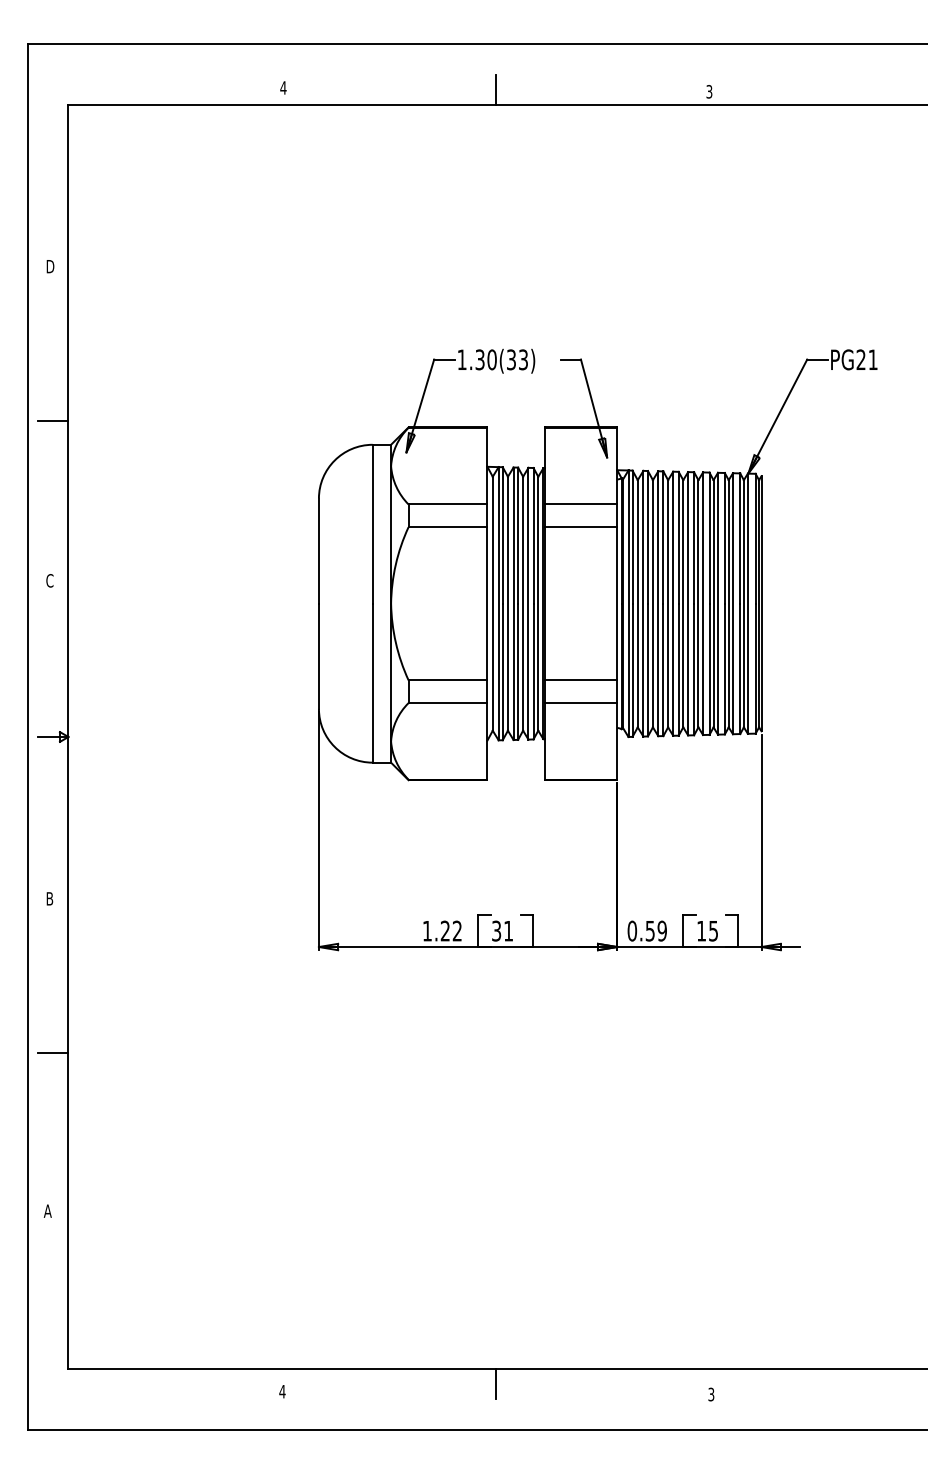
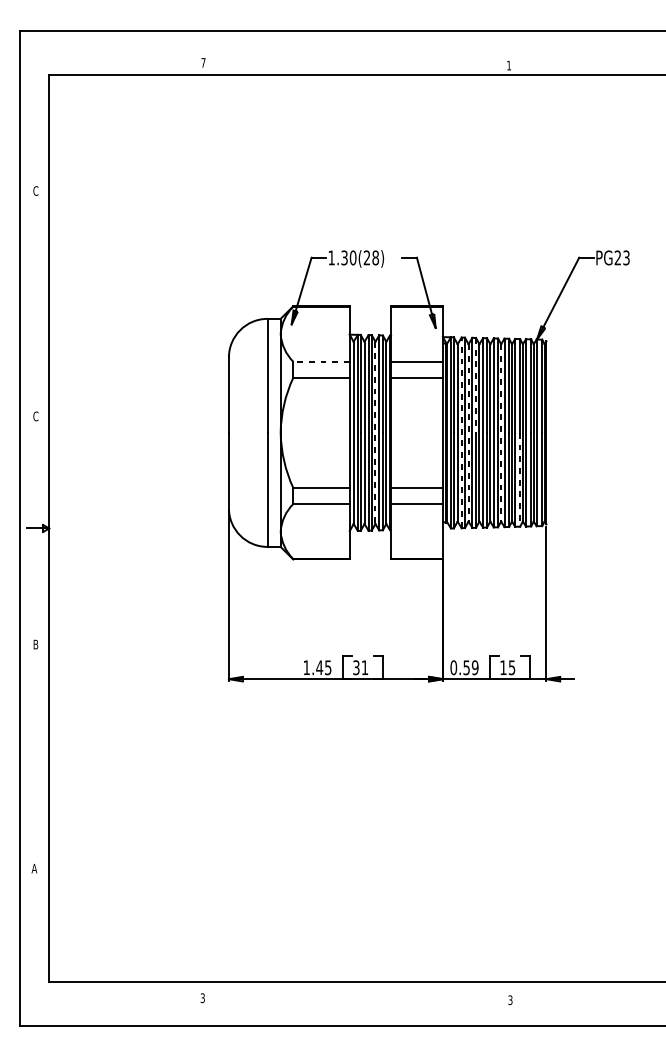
text: (283, 87) -> (203, 62), 4 -> 7
line: (496, 89) -> (356, 63), removed
text: (709, 91) -> (509, 65), 3 -> 1
text: (50, 266) -> (36, 190), D -> C
text: (517, 359) -> (371, 257), 1.30(33) -> 1.30(28)
text: (872, 359) -> (626, 257), PG21 -> PG23
line: (52, 421) -> (37, 302), removed
line: (447, 504) -> (321, 361), solid -> dashed
line: (663, 538) -> (476, 386), solid -> dashed
line: (523, 603) -> (375, 432), solid -> dashed
line: (643, 603) -> (461, 432), solid -> dashed
line: (652, 603) -> (468, 432), solid -> dashed
line: (698, 603) -> (501, 432), solid -> dashed
line: (724, 669) -> (519, 480), solid -> dashed
text: (450, 930) -> (323, 667), 1.22 -> 1.45
line: (52, 1052) -> (37, 754), removed
line: (496, 1383) -> (356, 992), removed
text: (282, 1391) -> (202, 998), 4 -> 3

